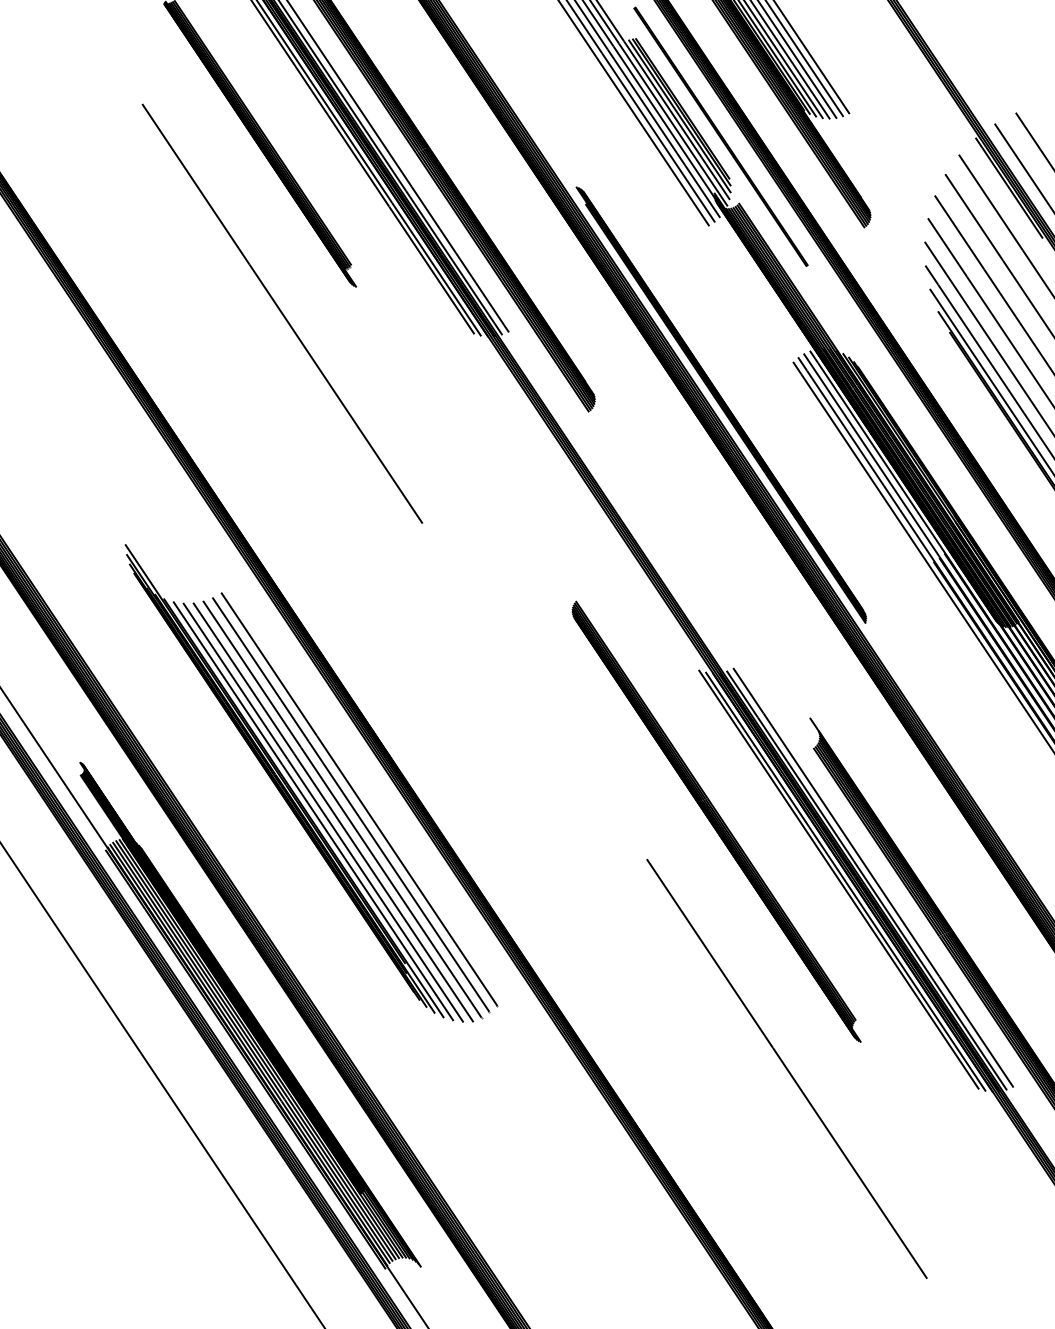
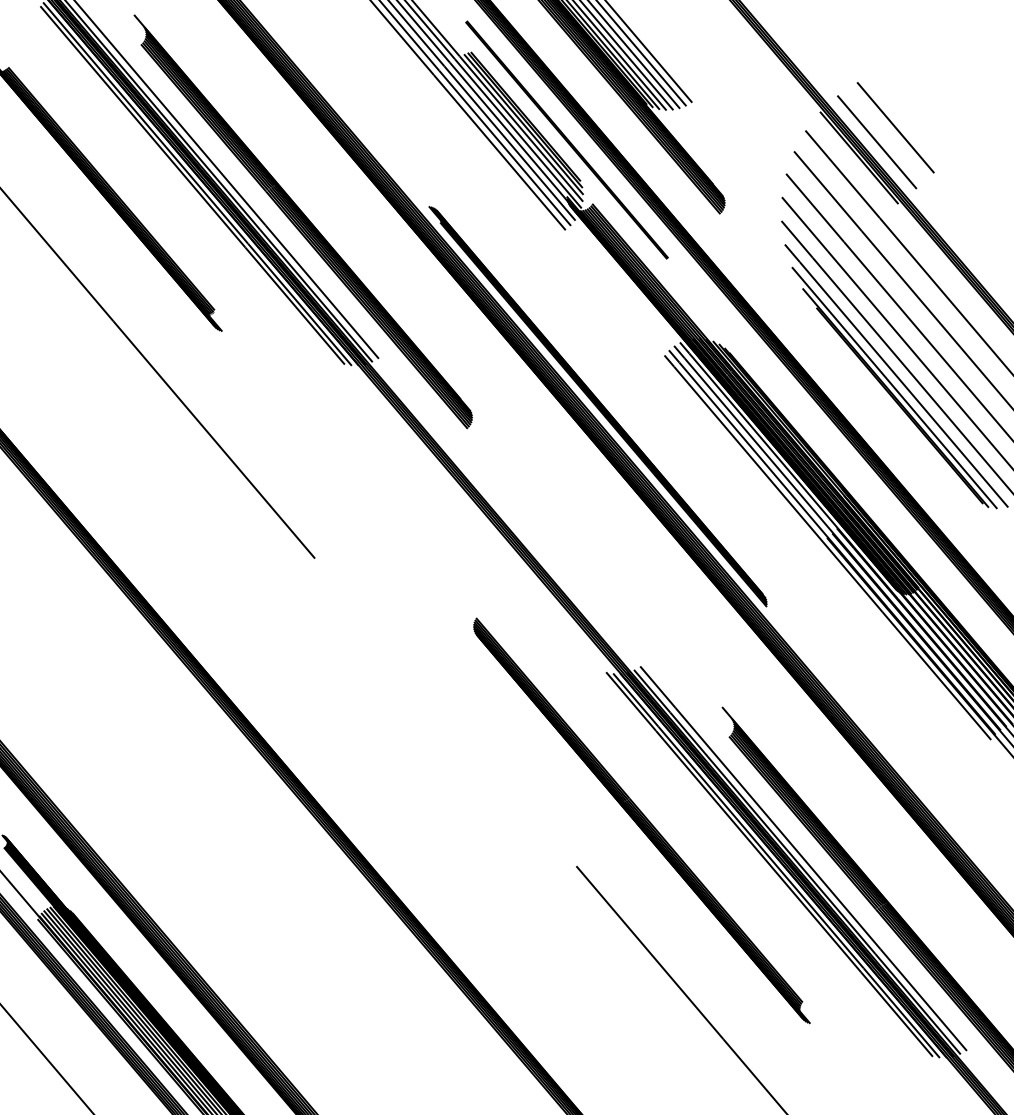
part: (311, 783) -> (234, 829), removed

